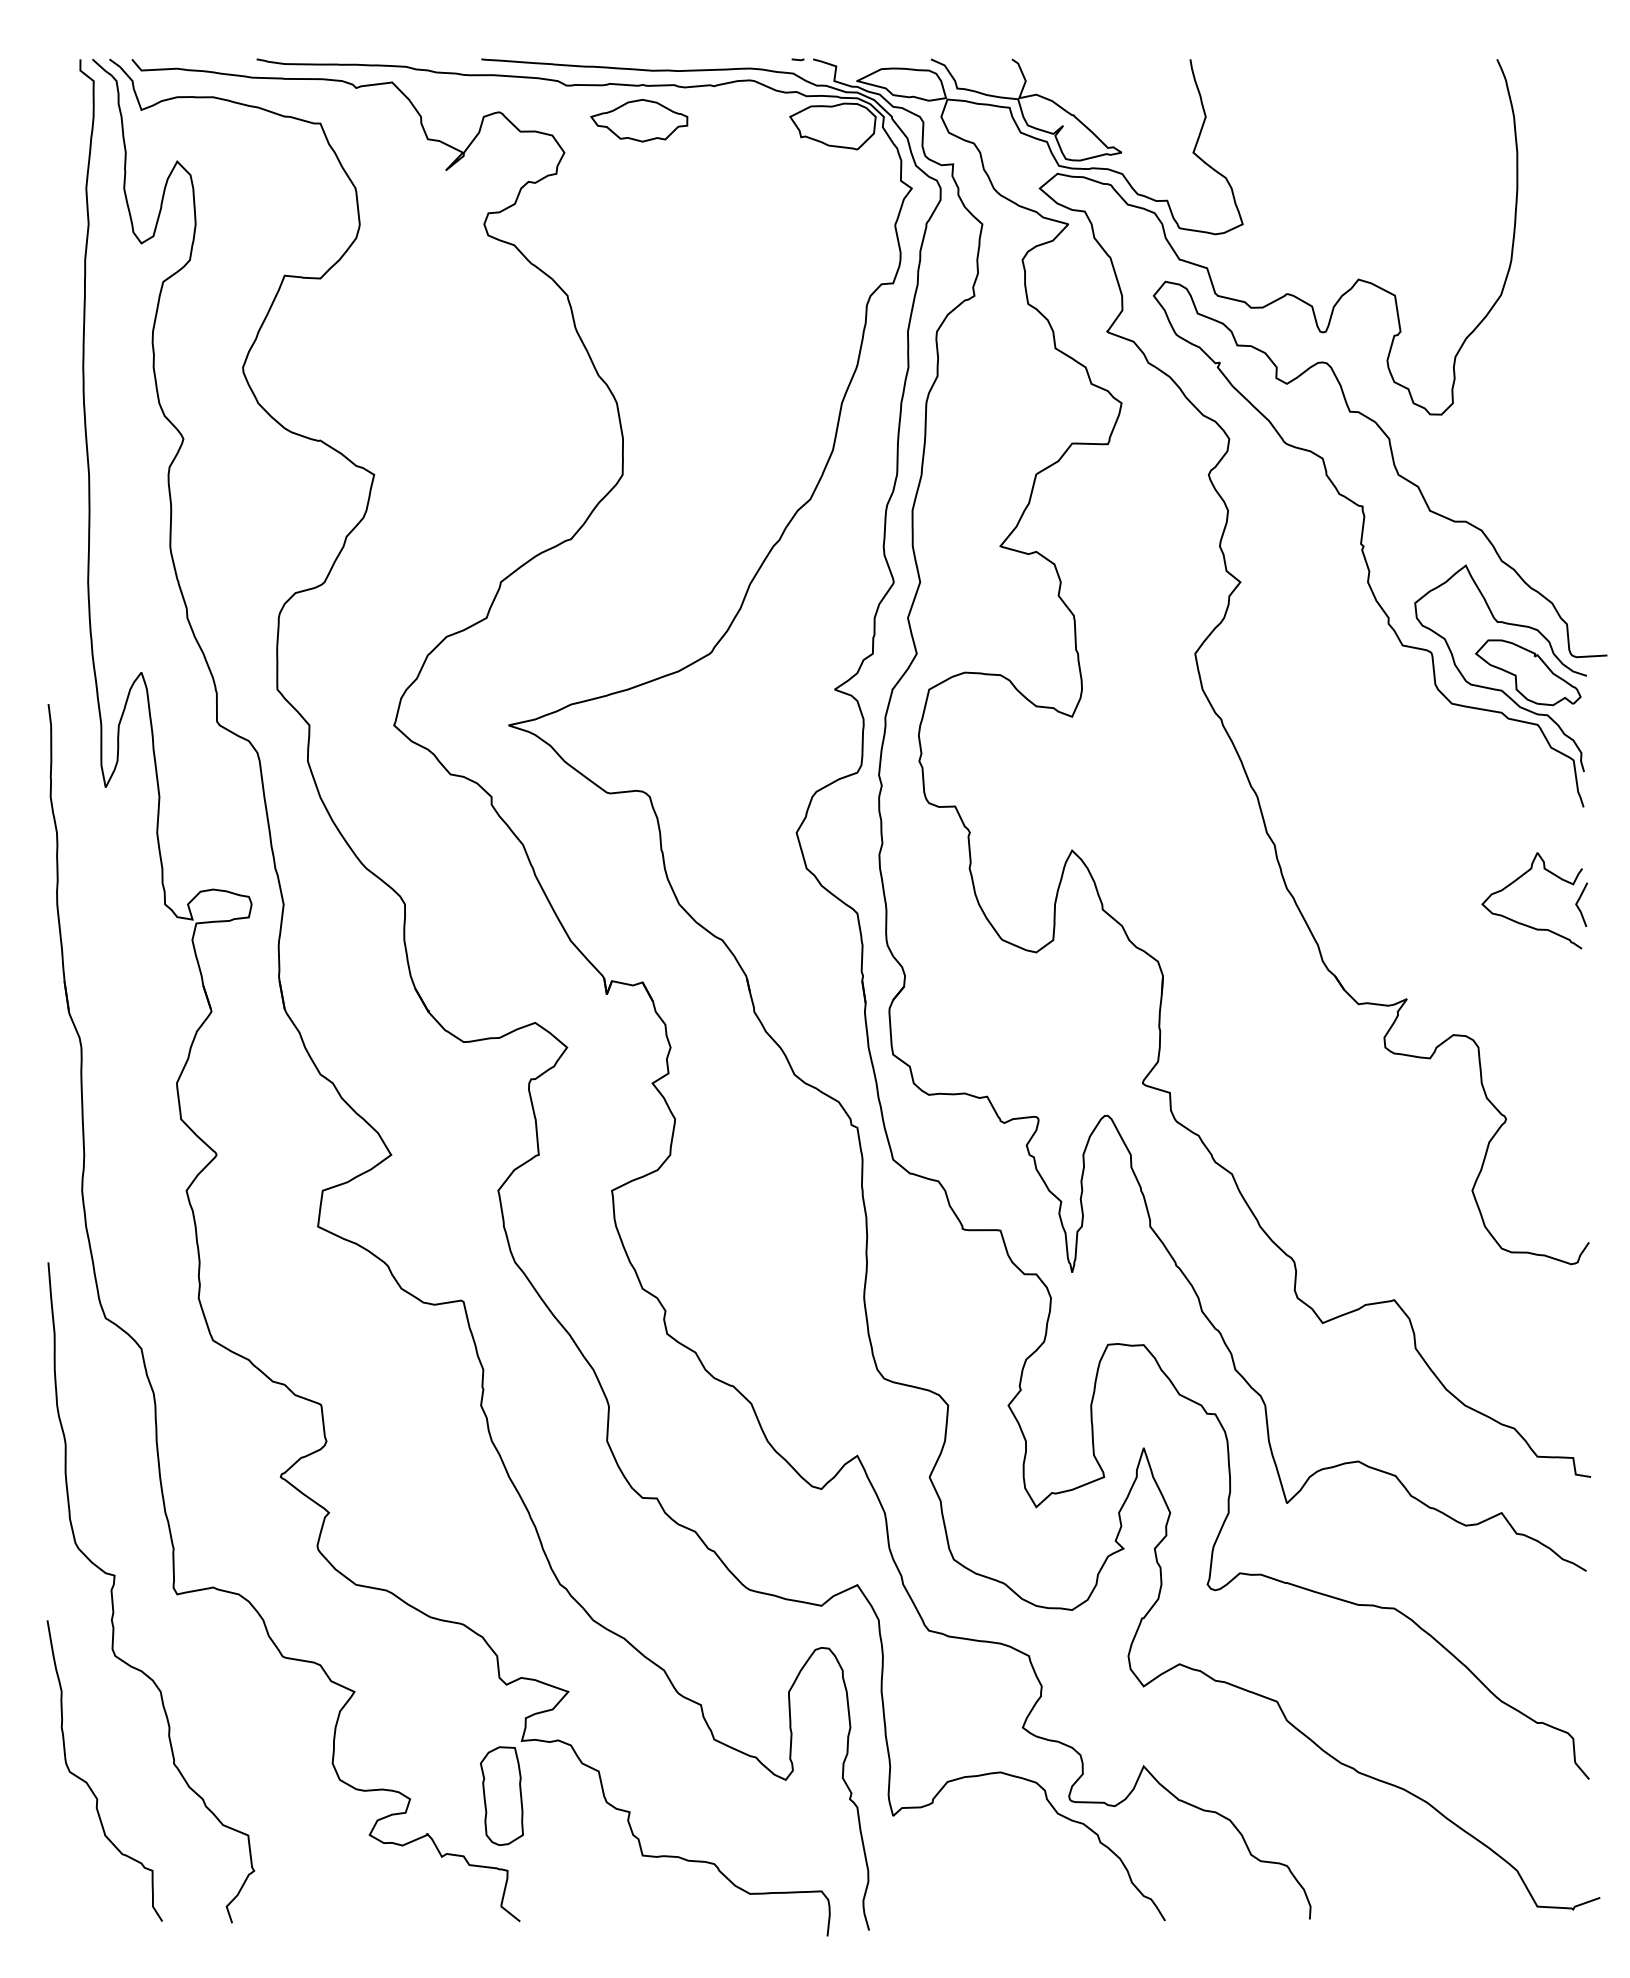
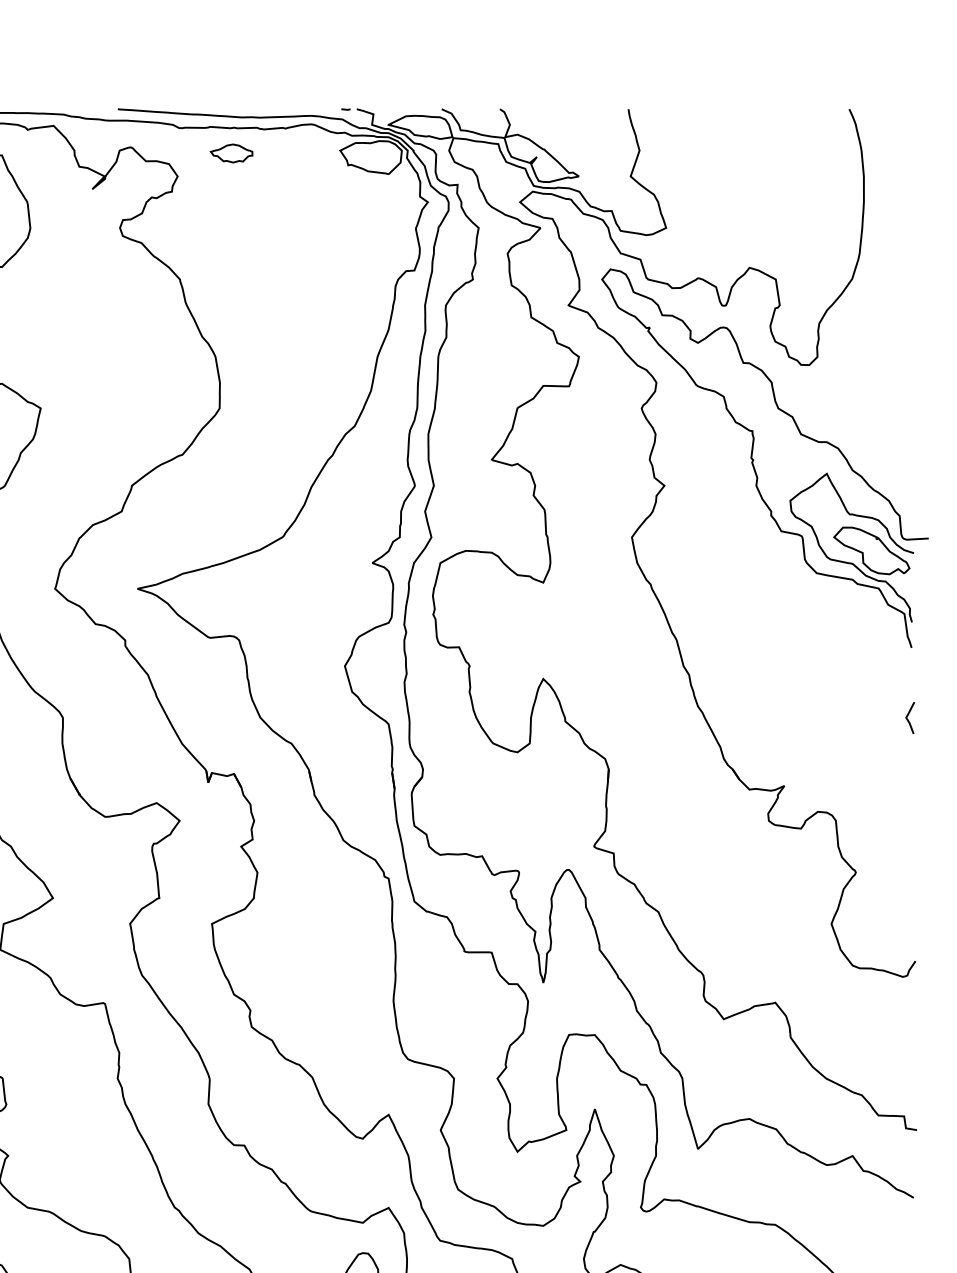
part: (639, 120) -> (231, 153), size x0.6
curve: (1523, 923) -> (868, 731), removed

